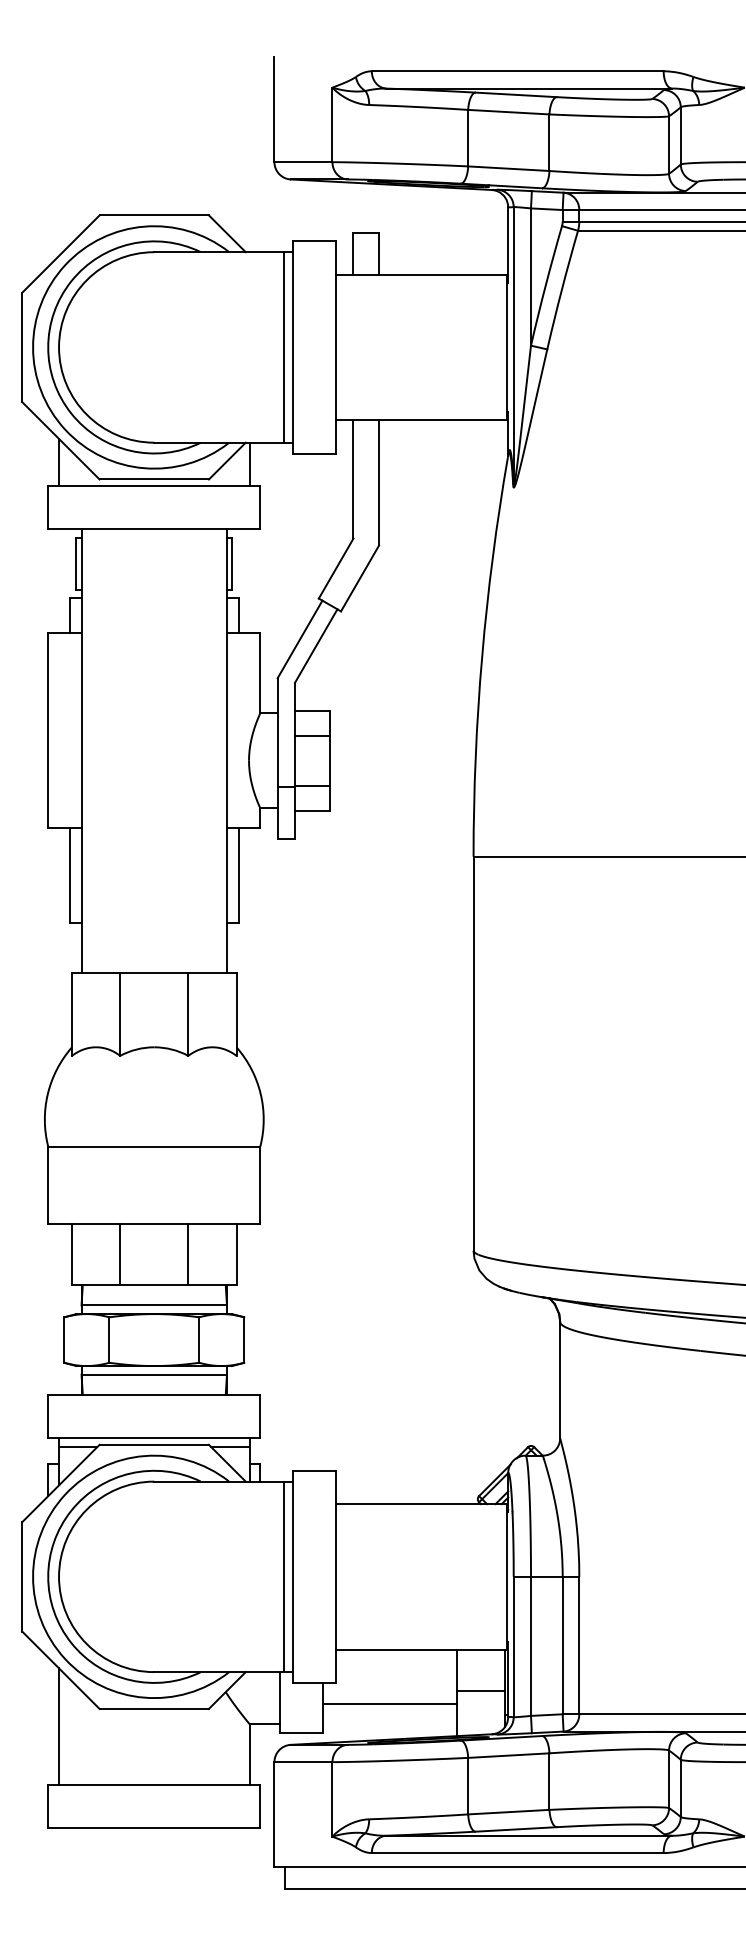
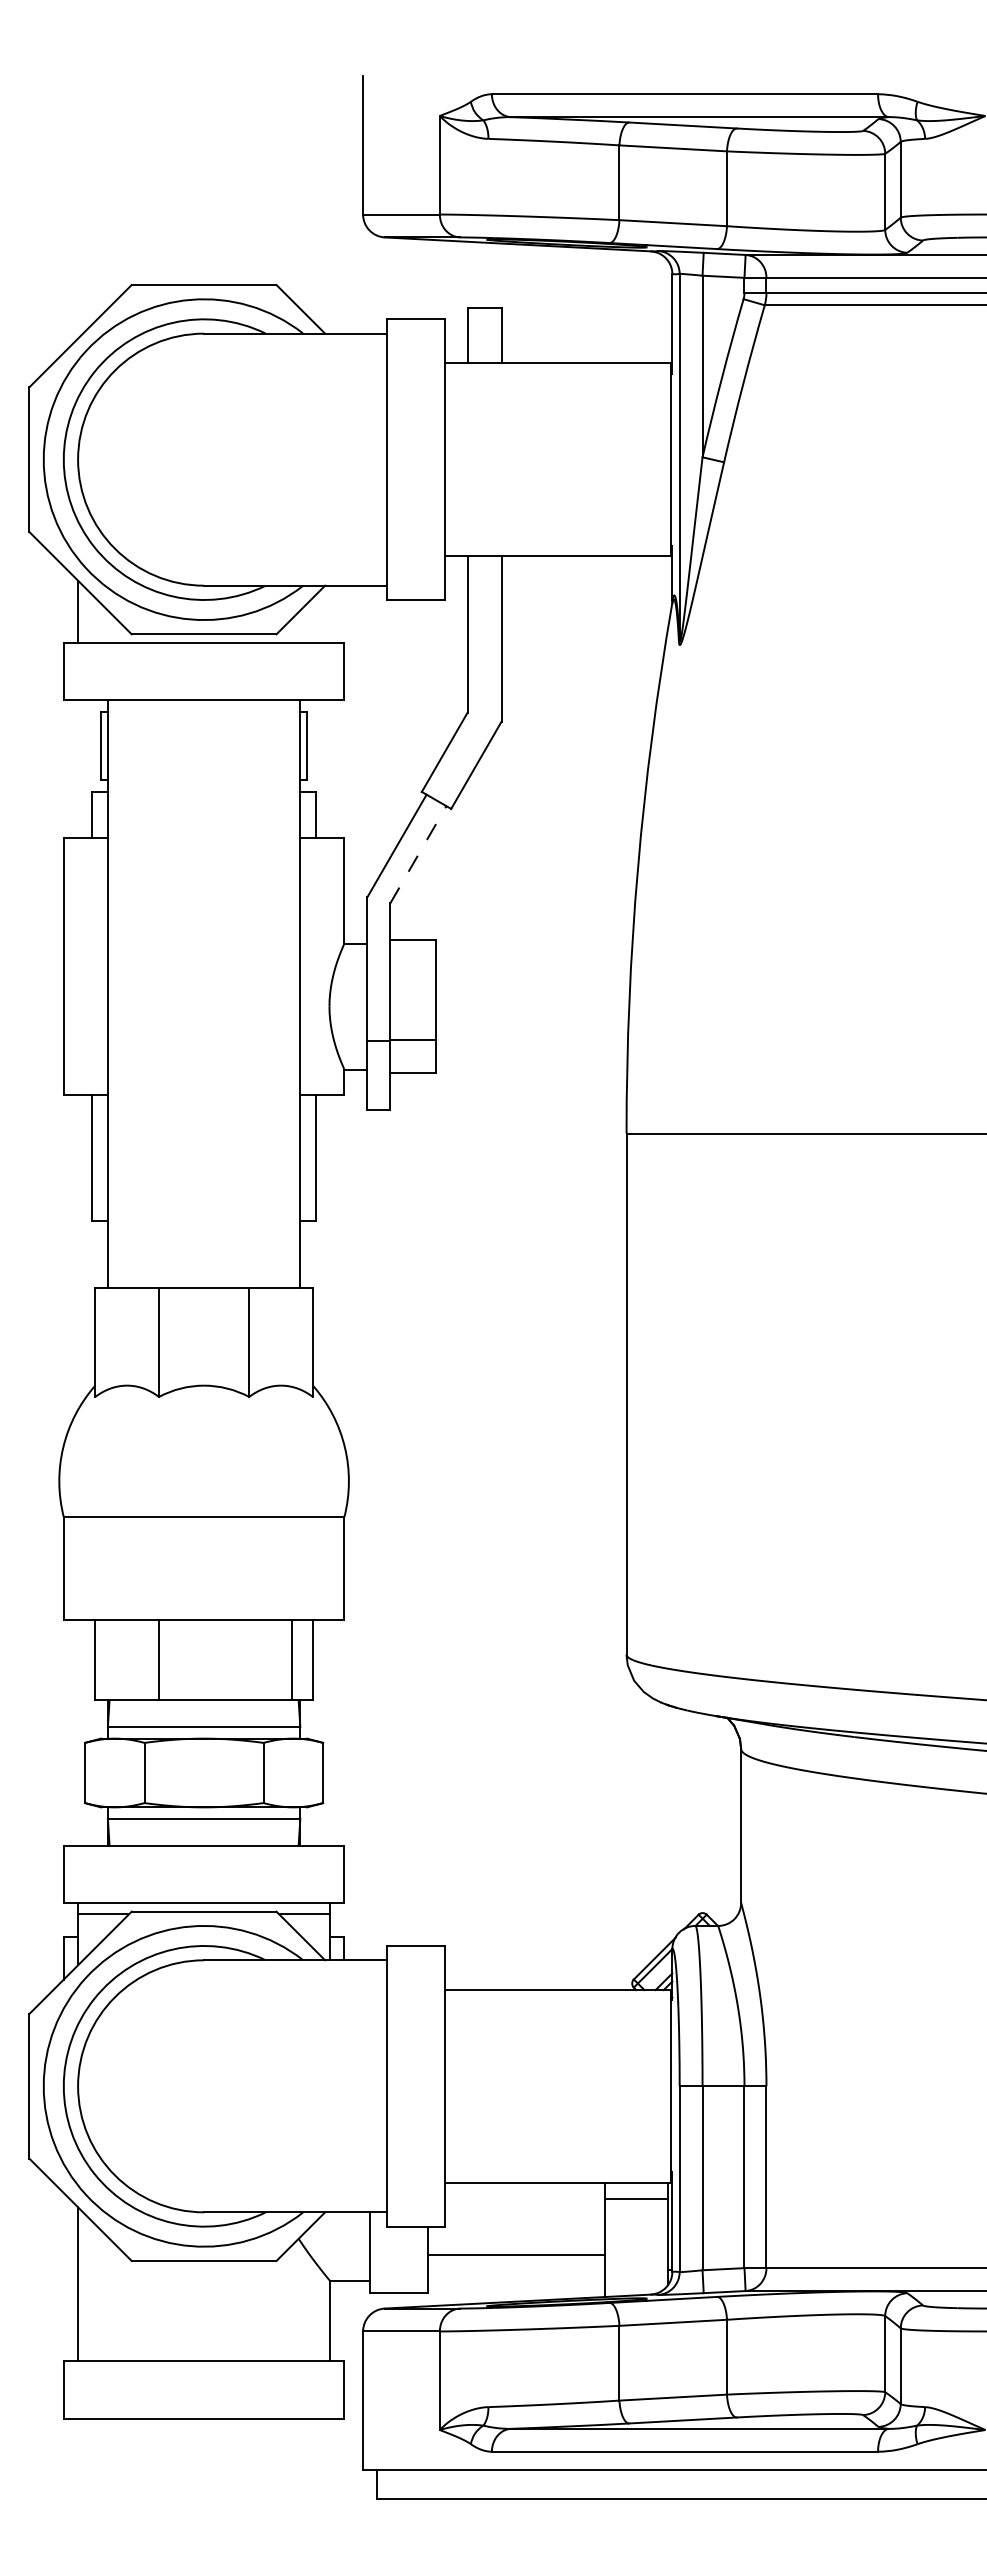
line: (283, 347) -> (375, 459), removed
line: (249, 463) -> (330, 613), removed
line: (316, 645) -> (418, 854), solid -> dashed
line: (312, 735) -> (413, 973), removed
line: (188, 1255) -> (292, 1660), moved
line: (283, 1577) -> (375, 2086), removed
line: (481, 1691) -> (636, 2198), moved

